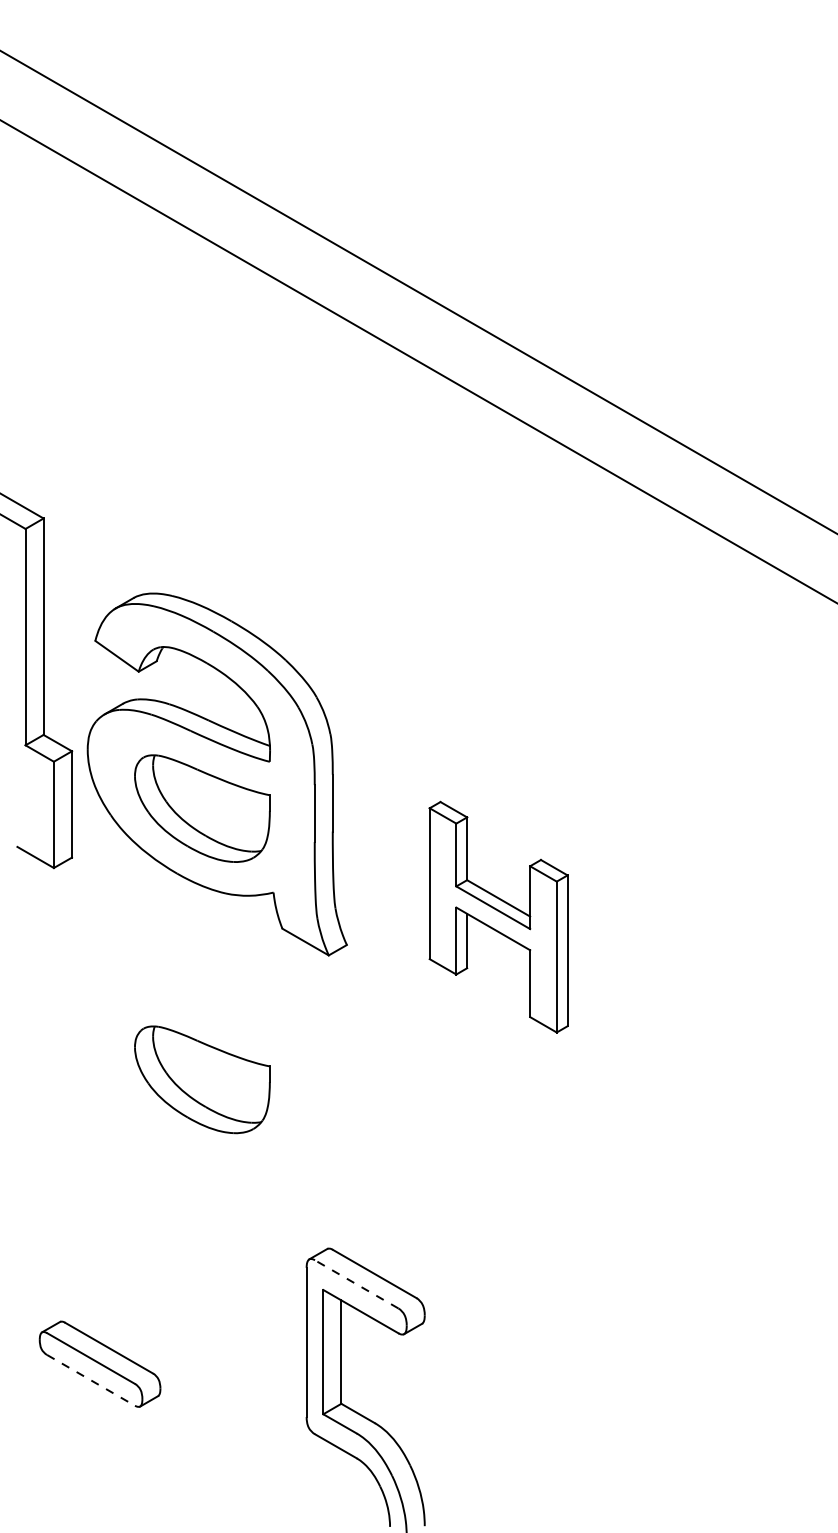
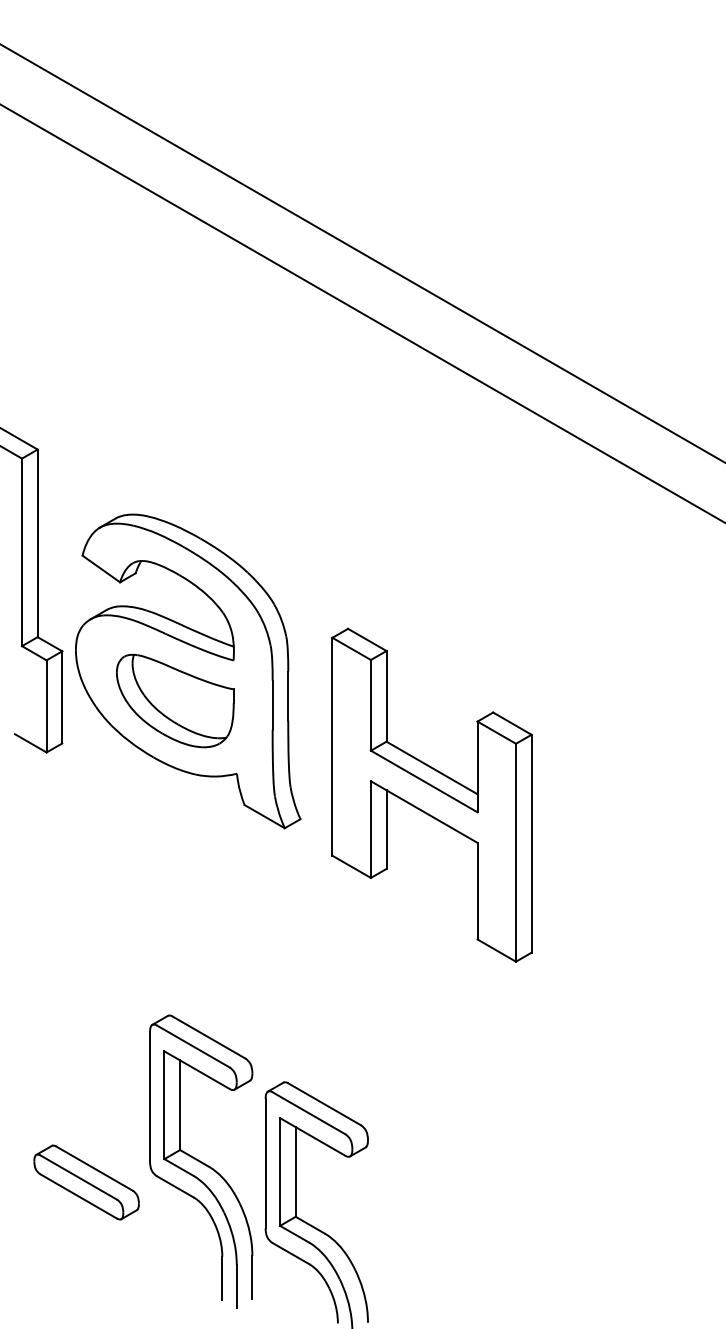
part: (498, 916) -> (431, 794), size x1.67
part: (202, 1079) -> (175, 935), removed
line: (357, 1284) -> (309, 1113), dashed -> solid
part: (232, 1339) -> (201, 1161), added
line: (90, 1380) -> (78, 1196), dashed -> solid

